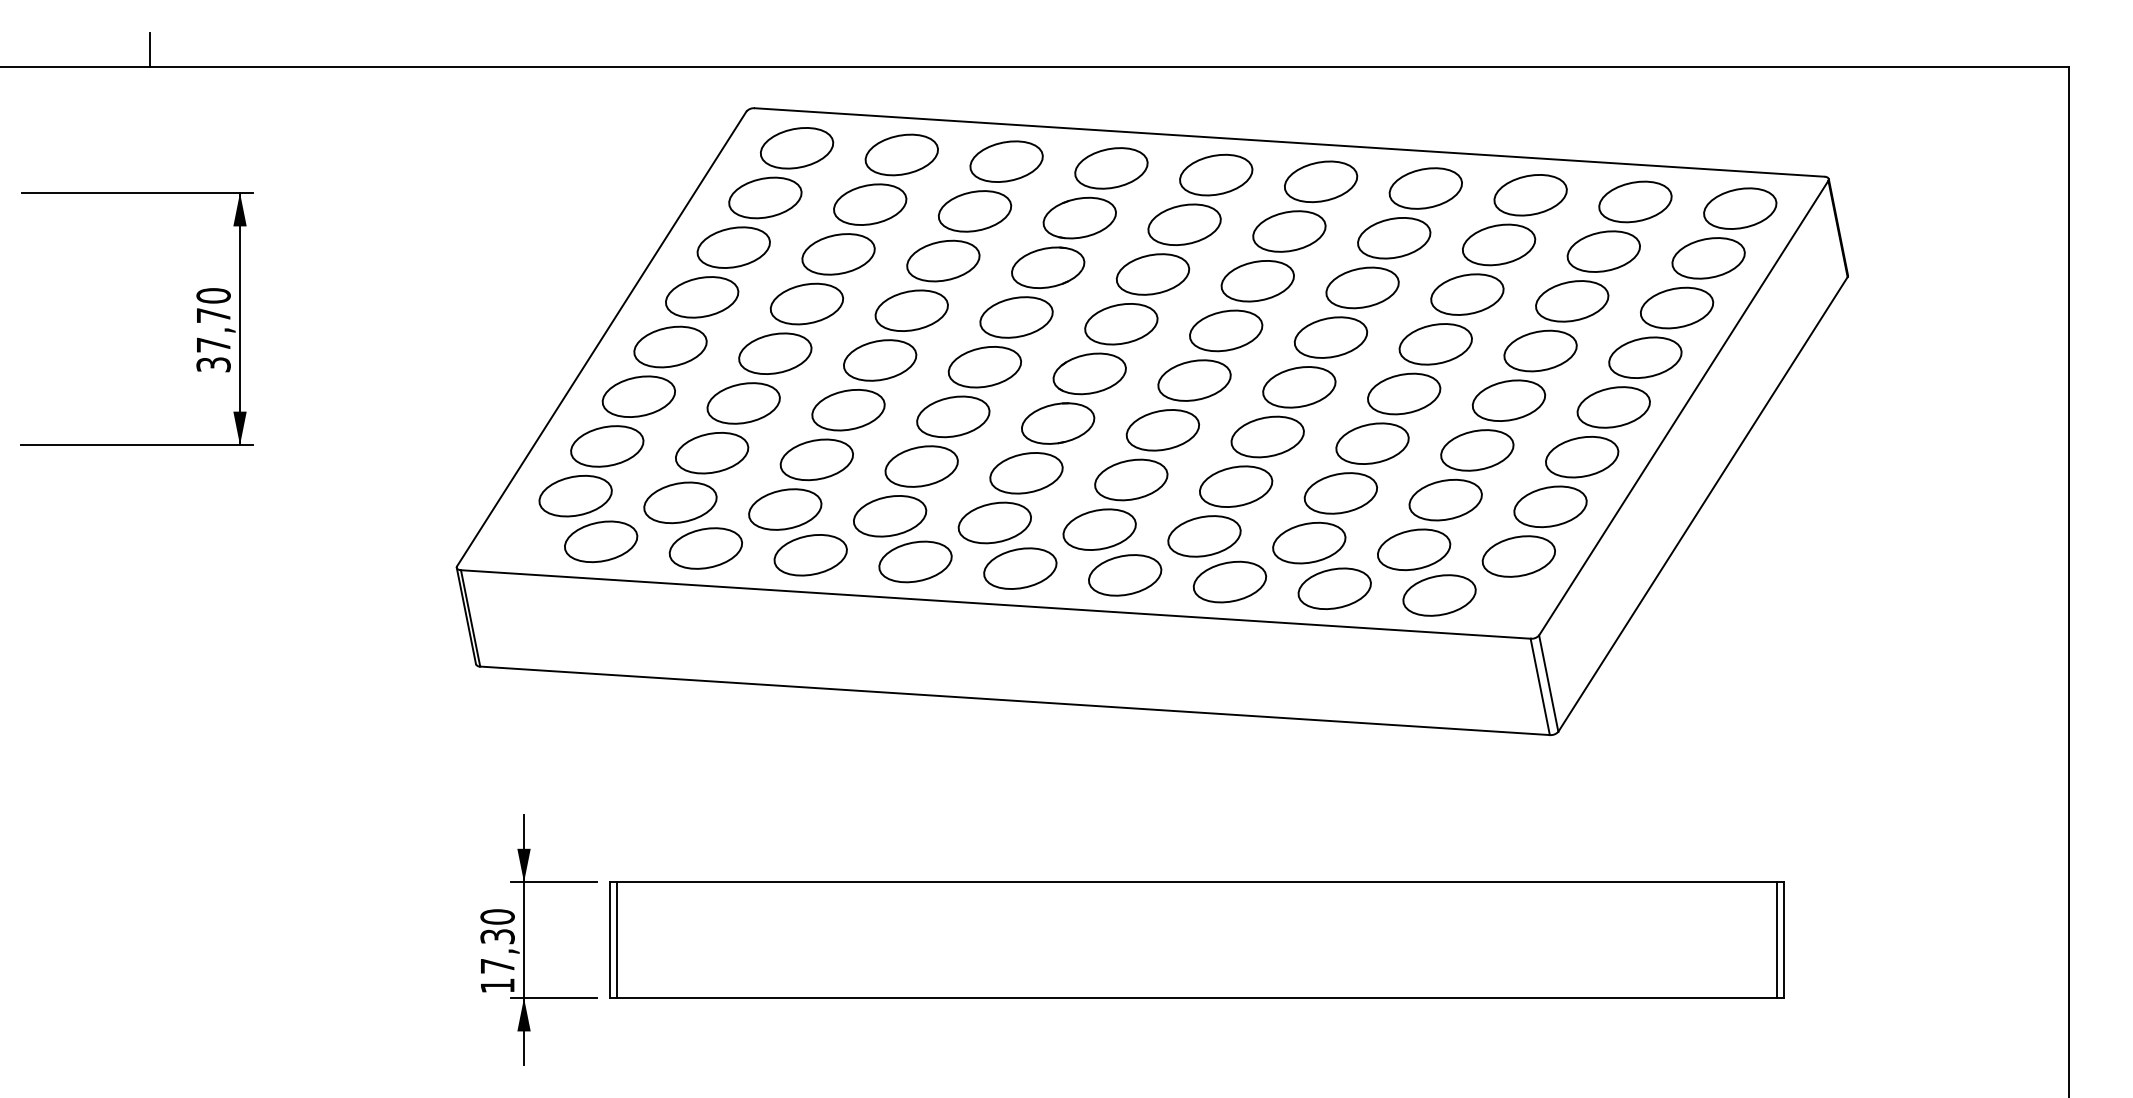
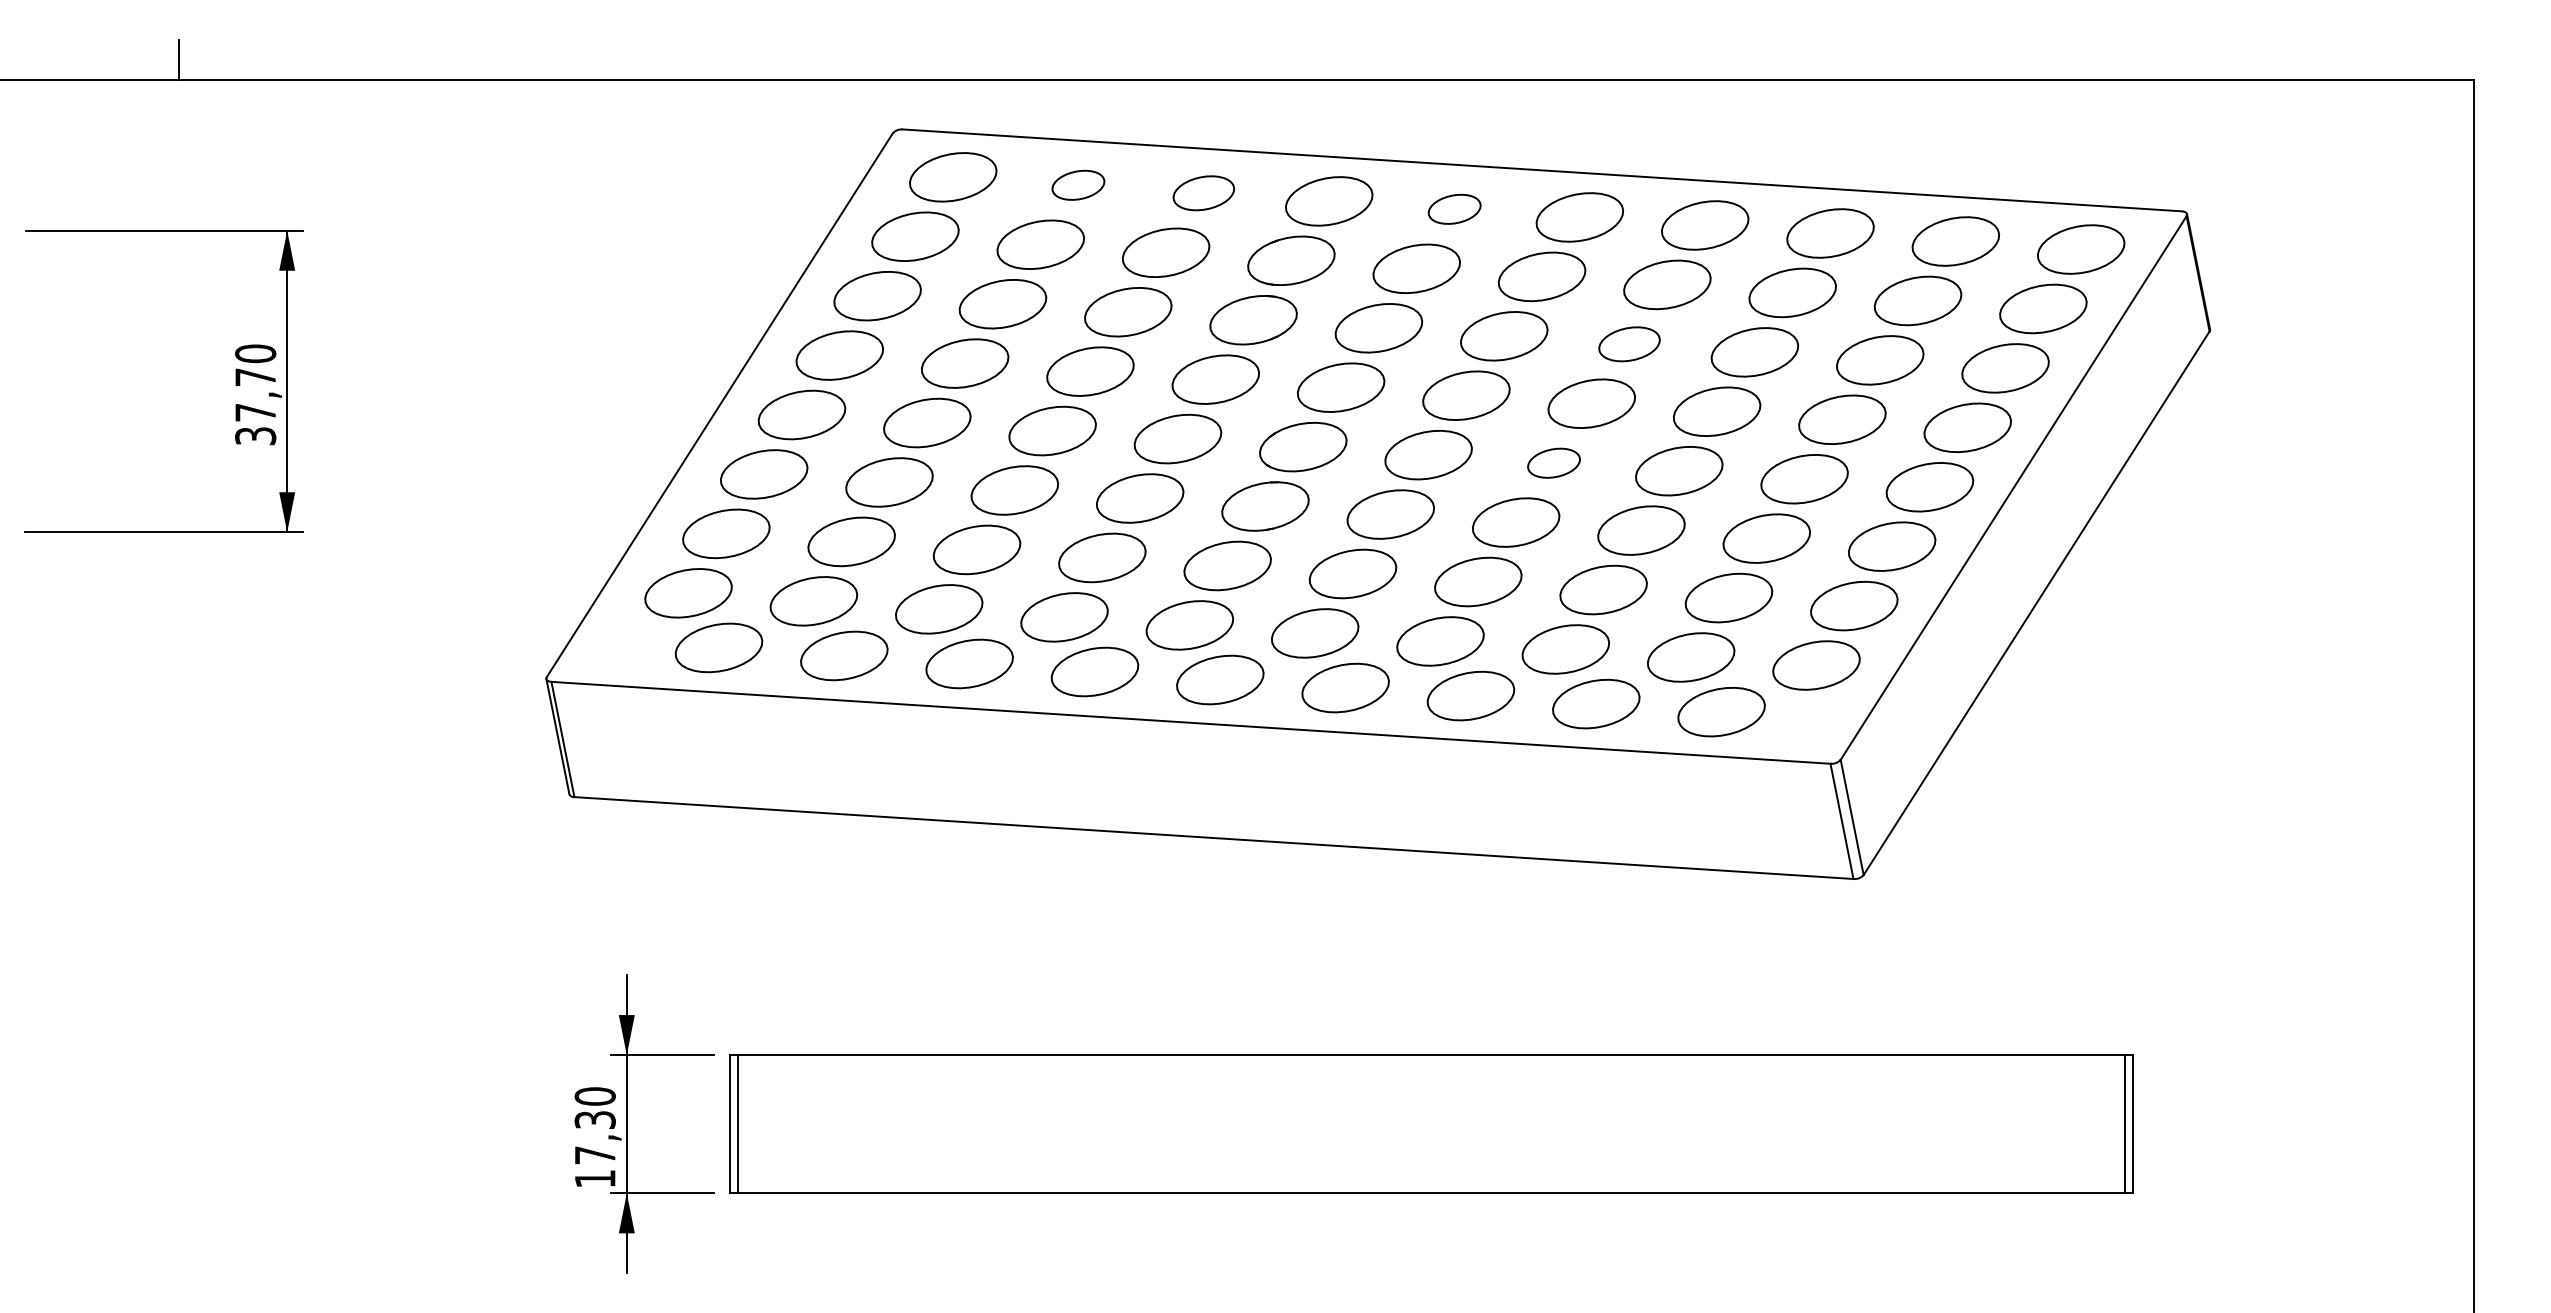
part: (901, 154) -> (1078, 184), size x0.6
part: (1006, 161) -> (1203, 193), size x0.7
part: (1216, 174) -> (1454, 208), size x0.6
part: (1362, 287) -> (1629, 343), size x0.7
part: (1299, 387) -> (1554, 463), size x0.6

